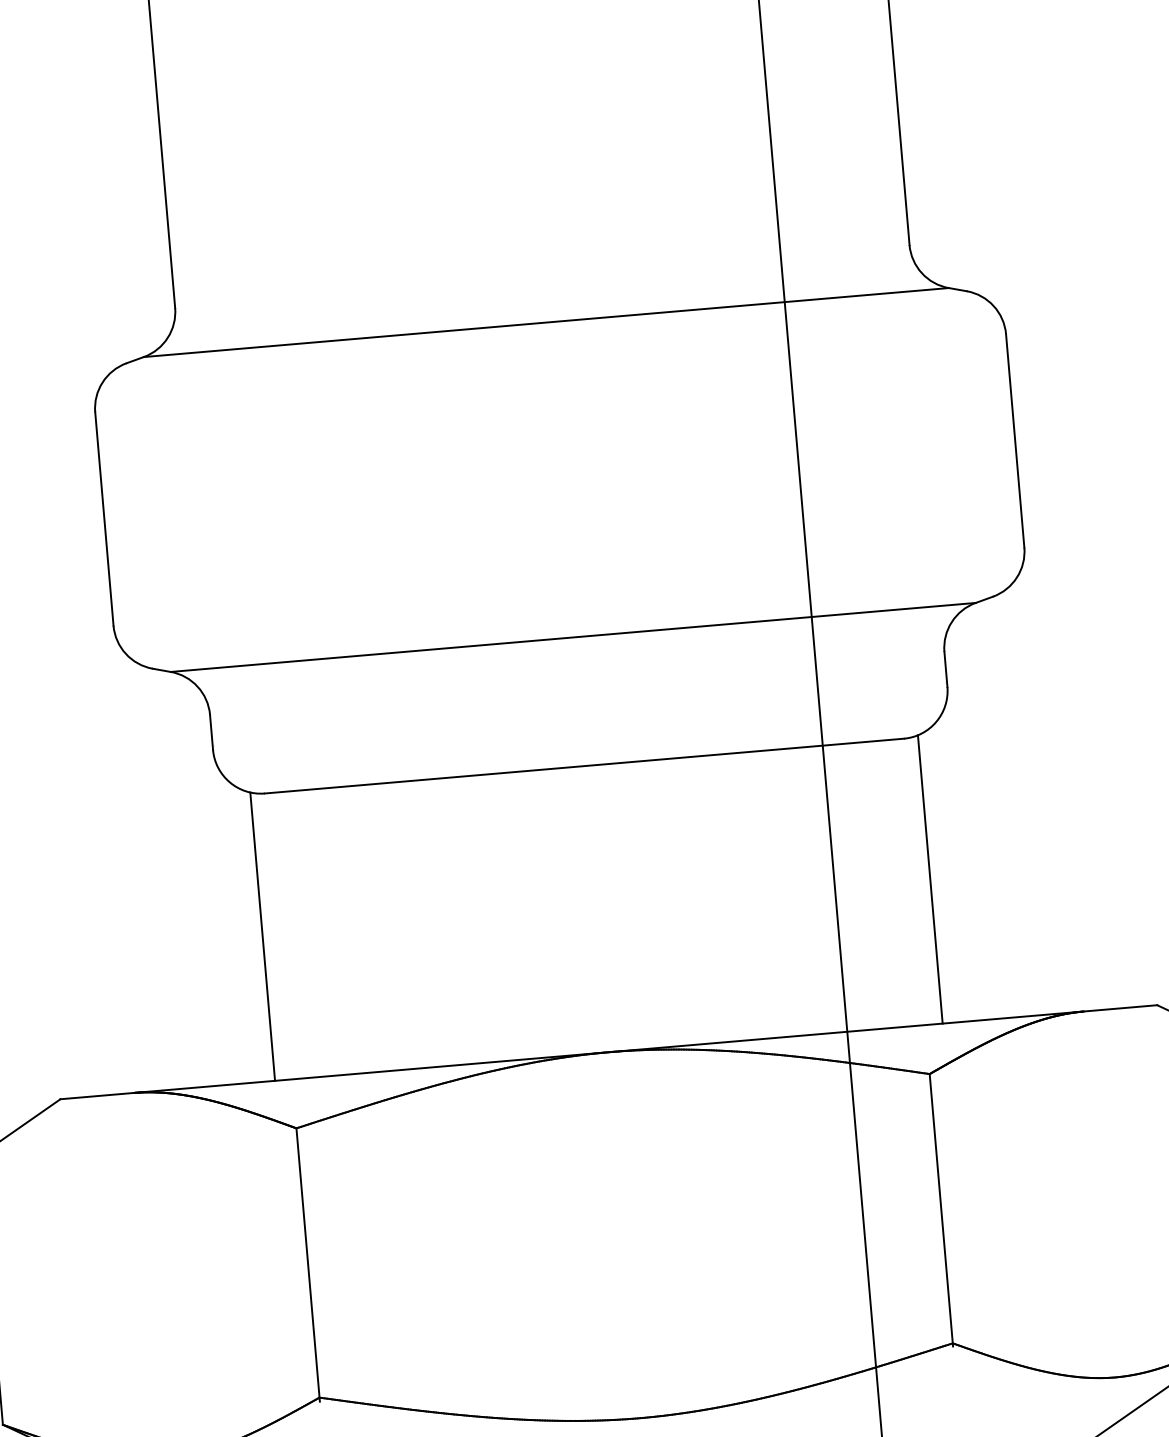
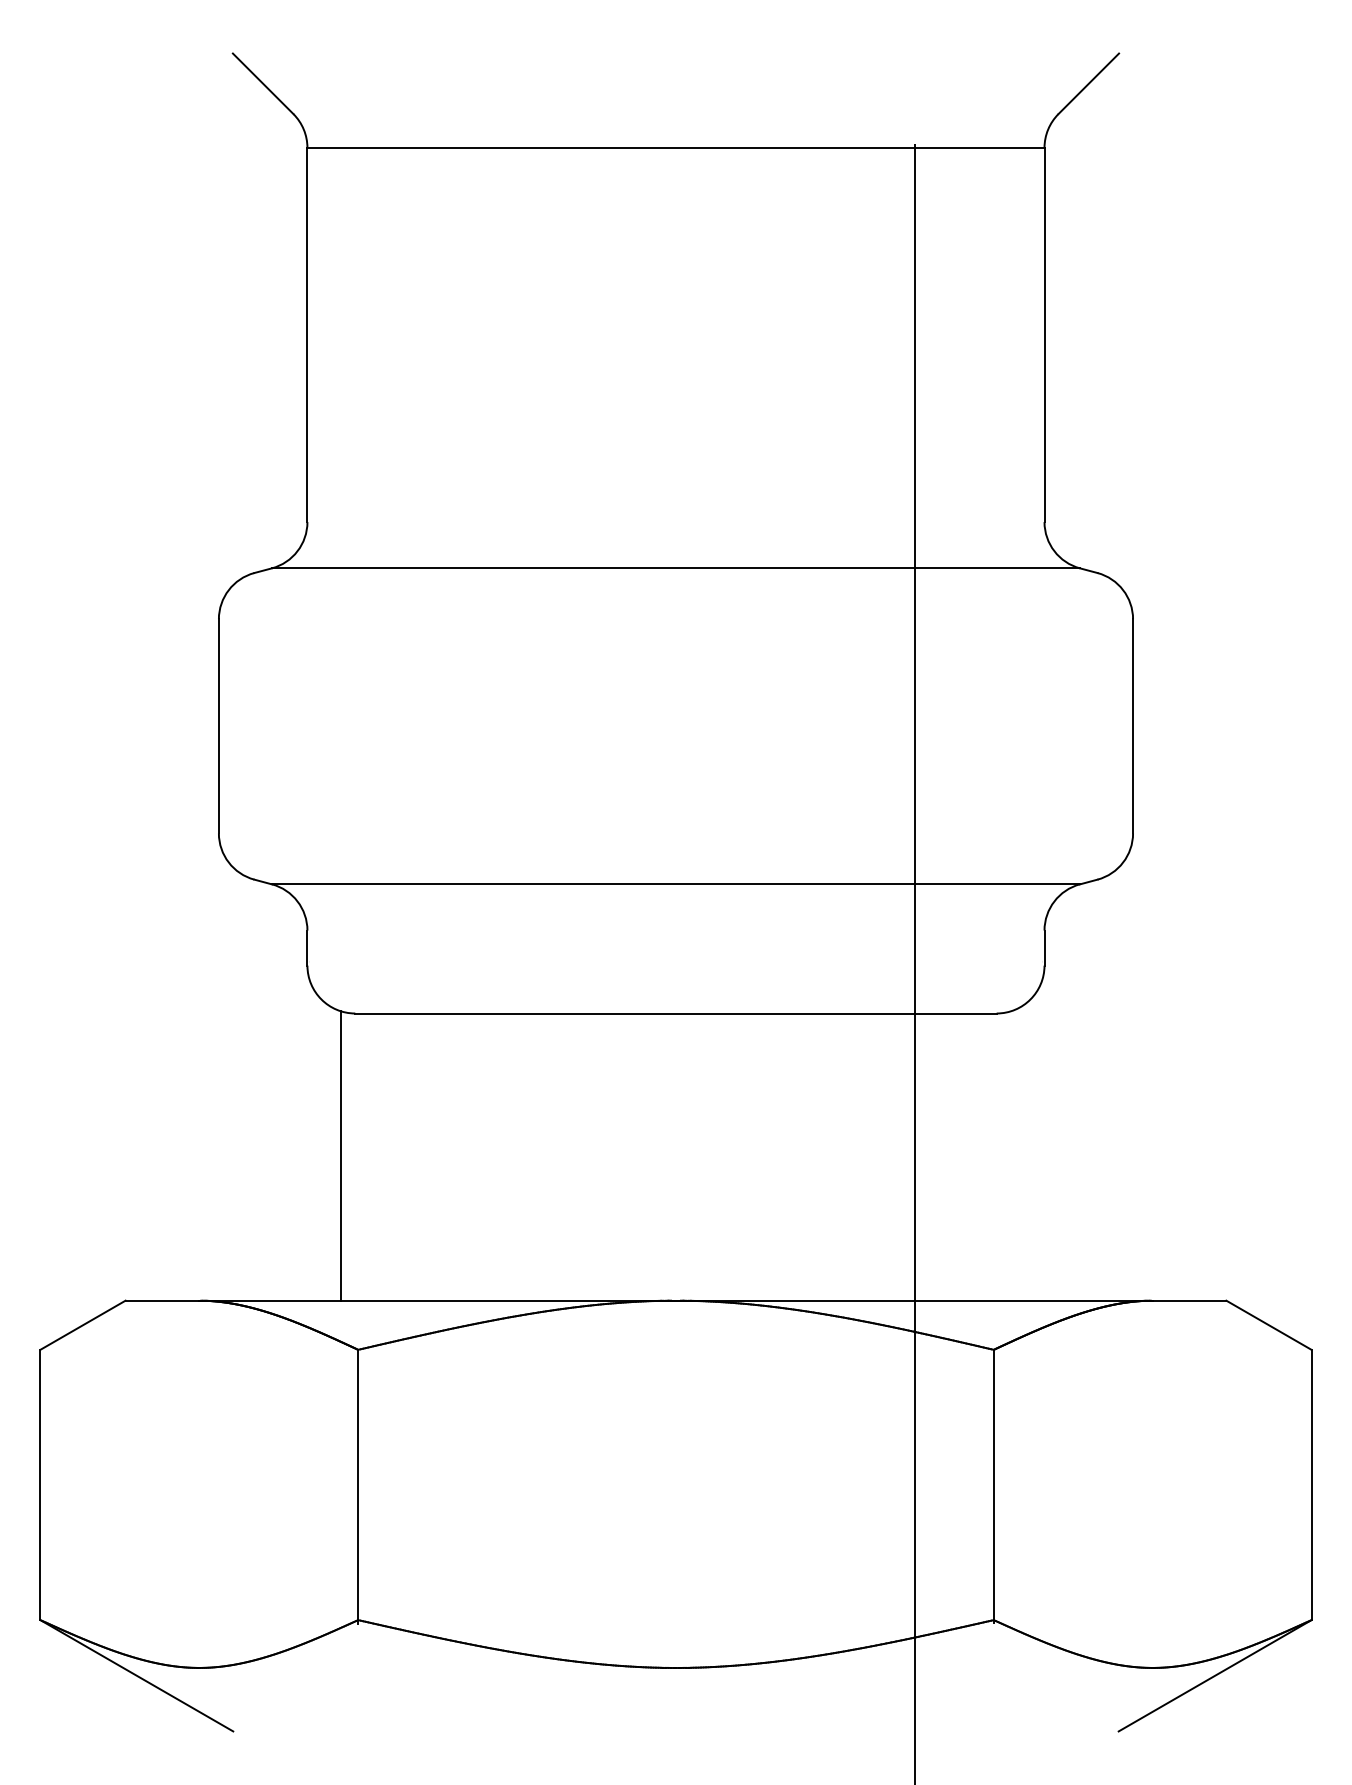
line: (930, 878) -> (1011, 1155), removed

